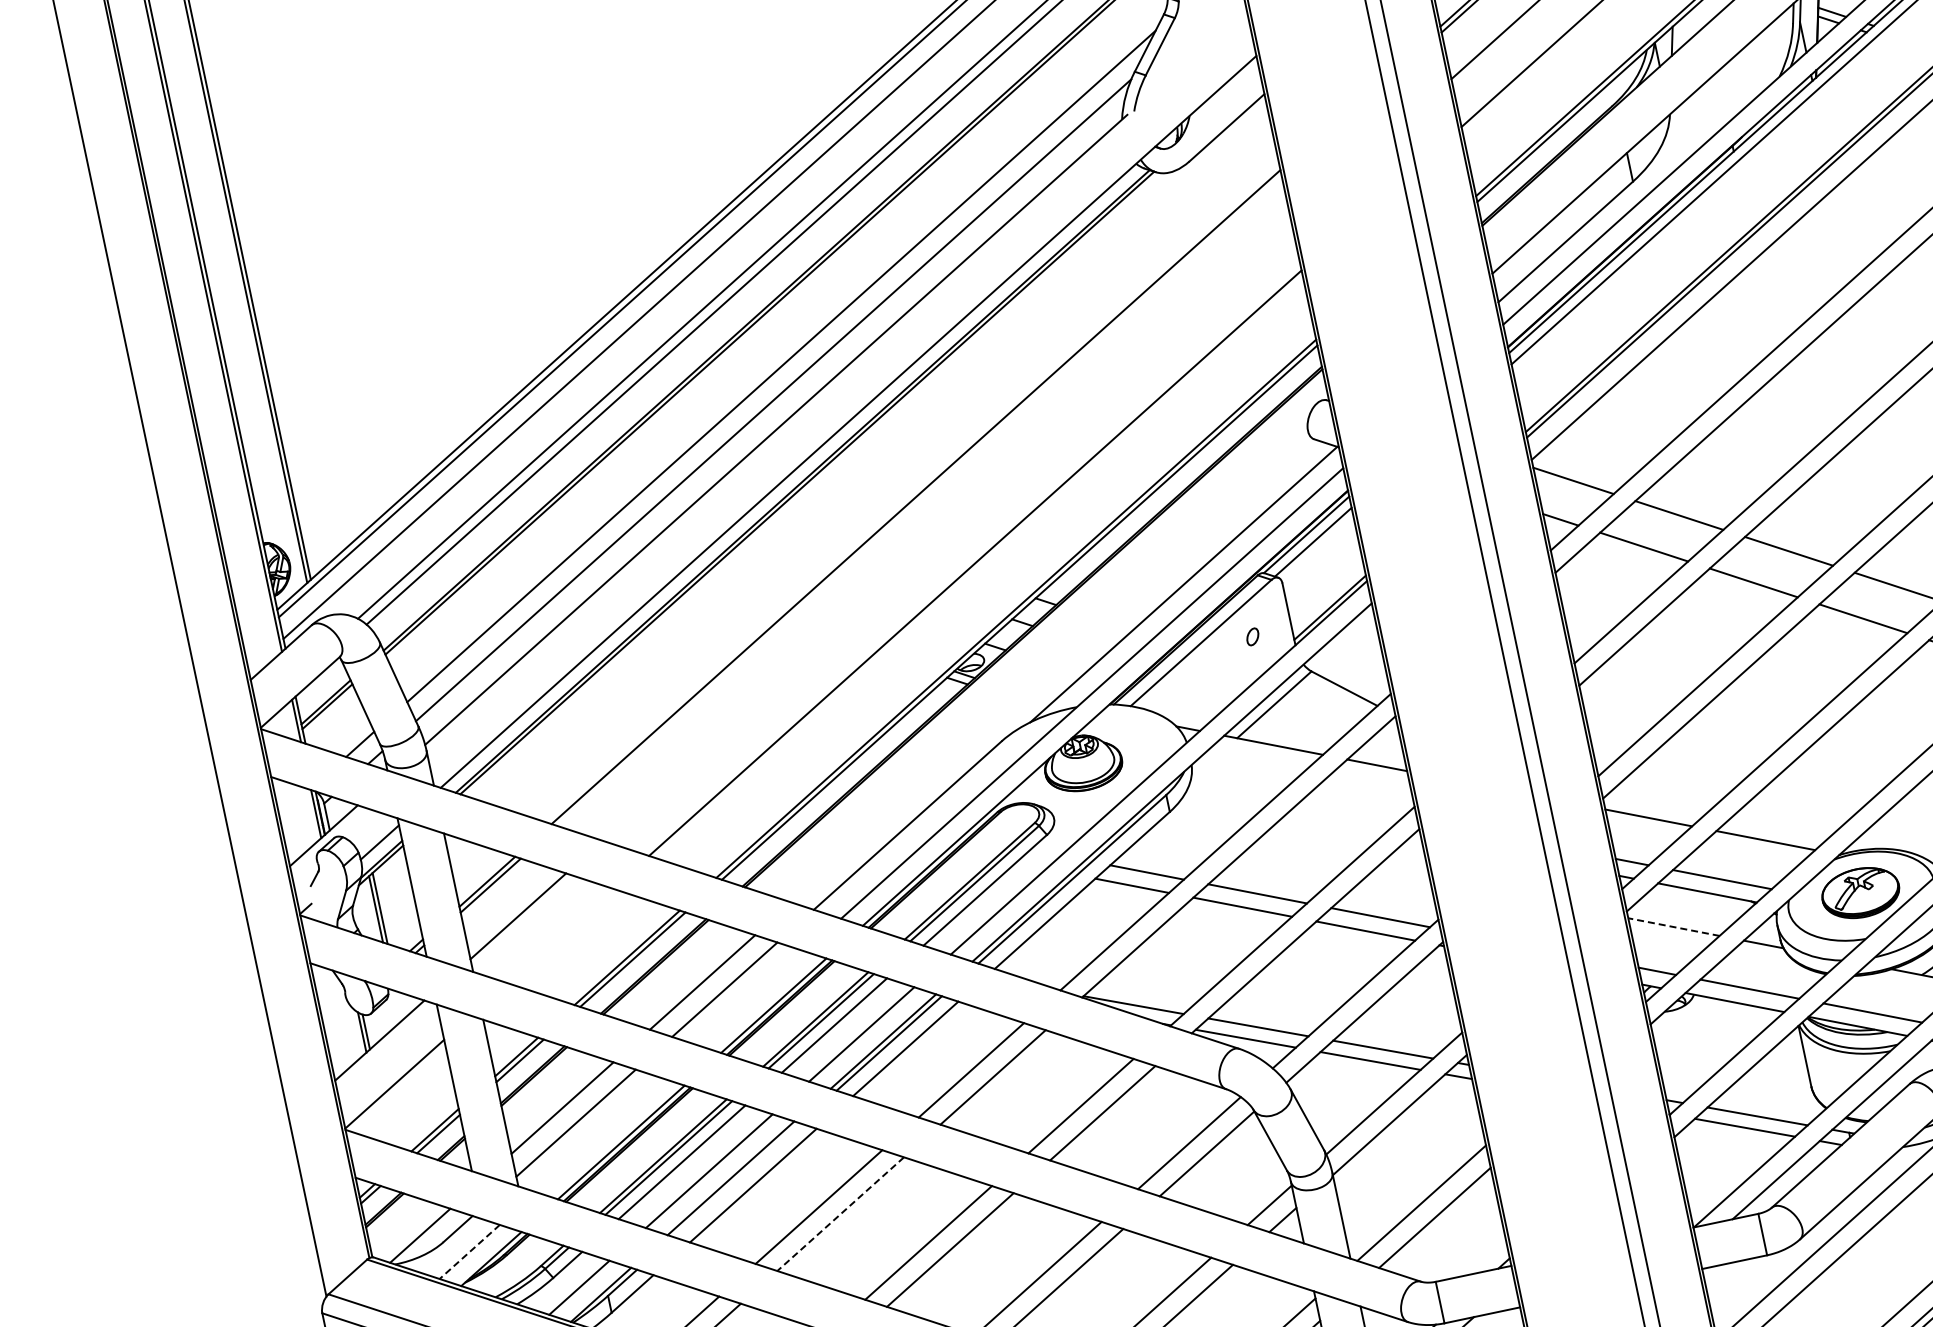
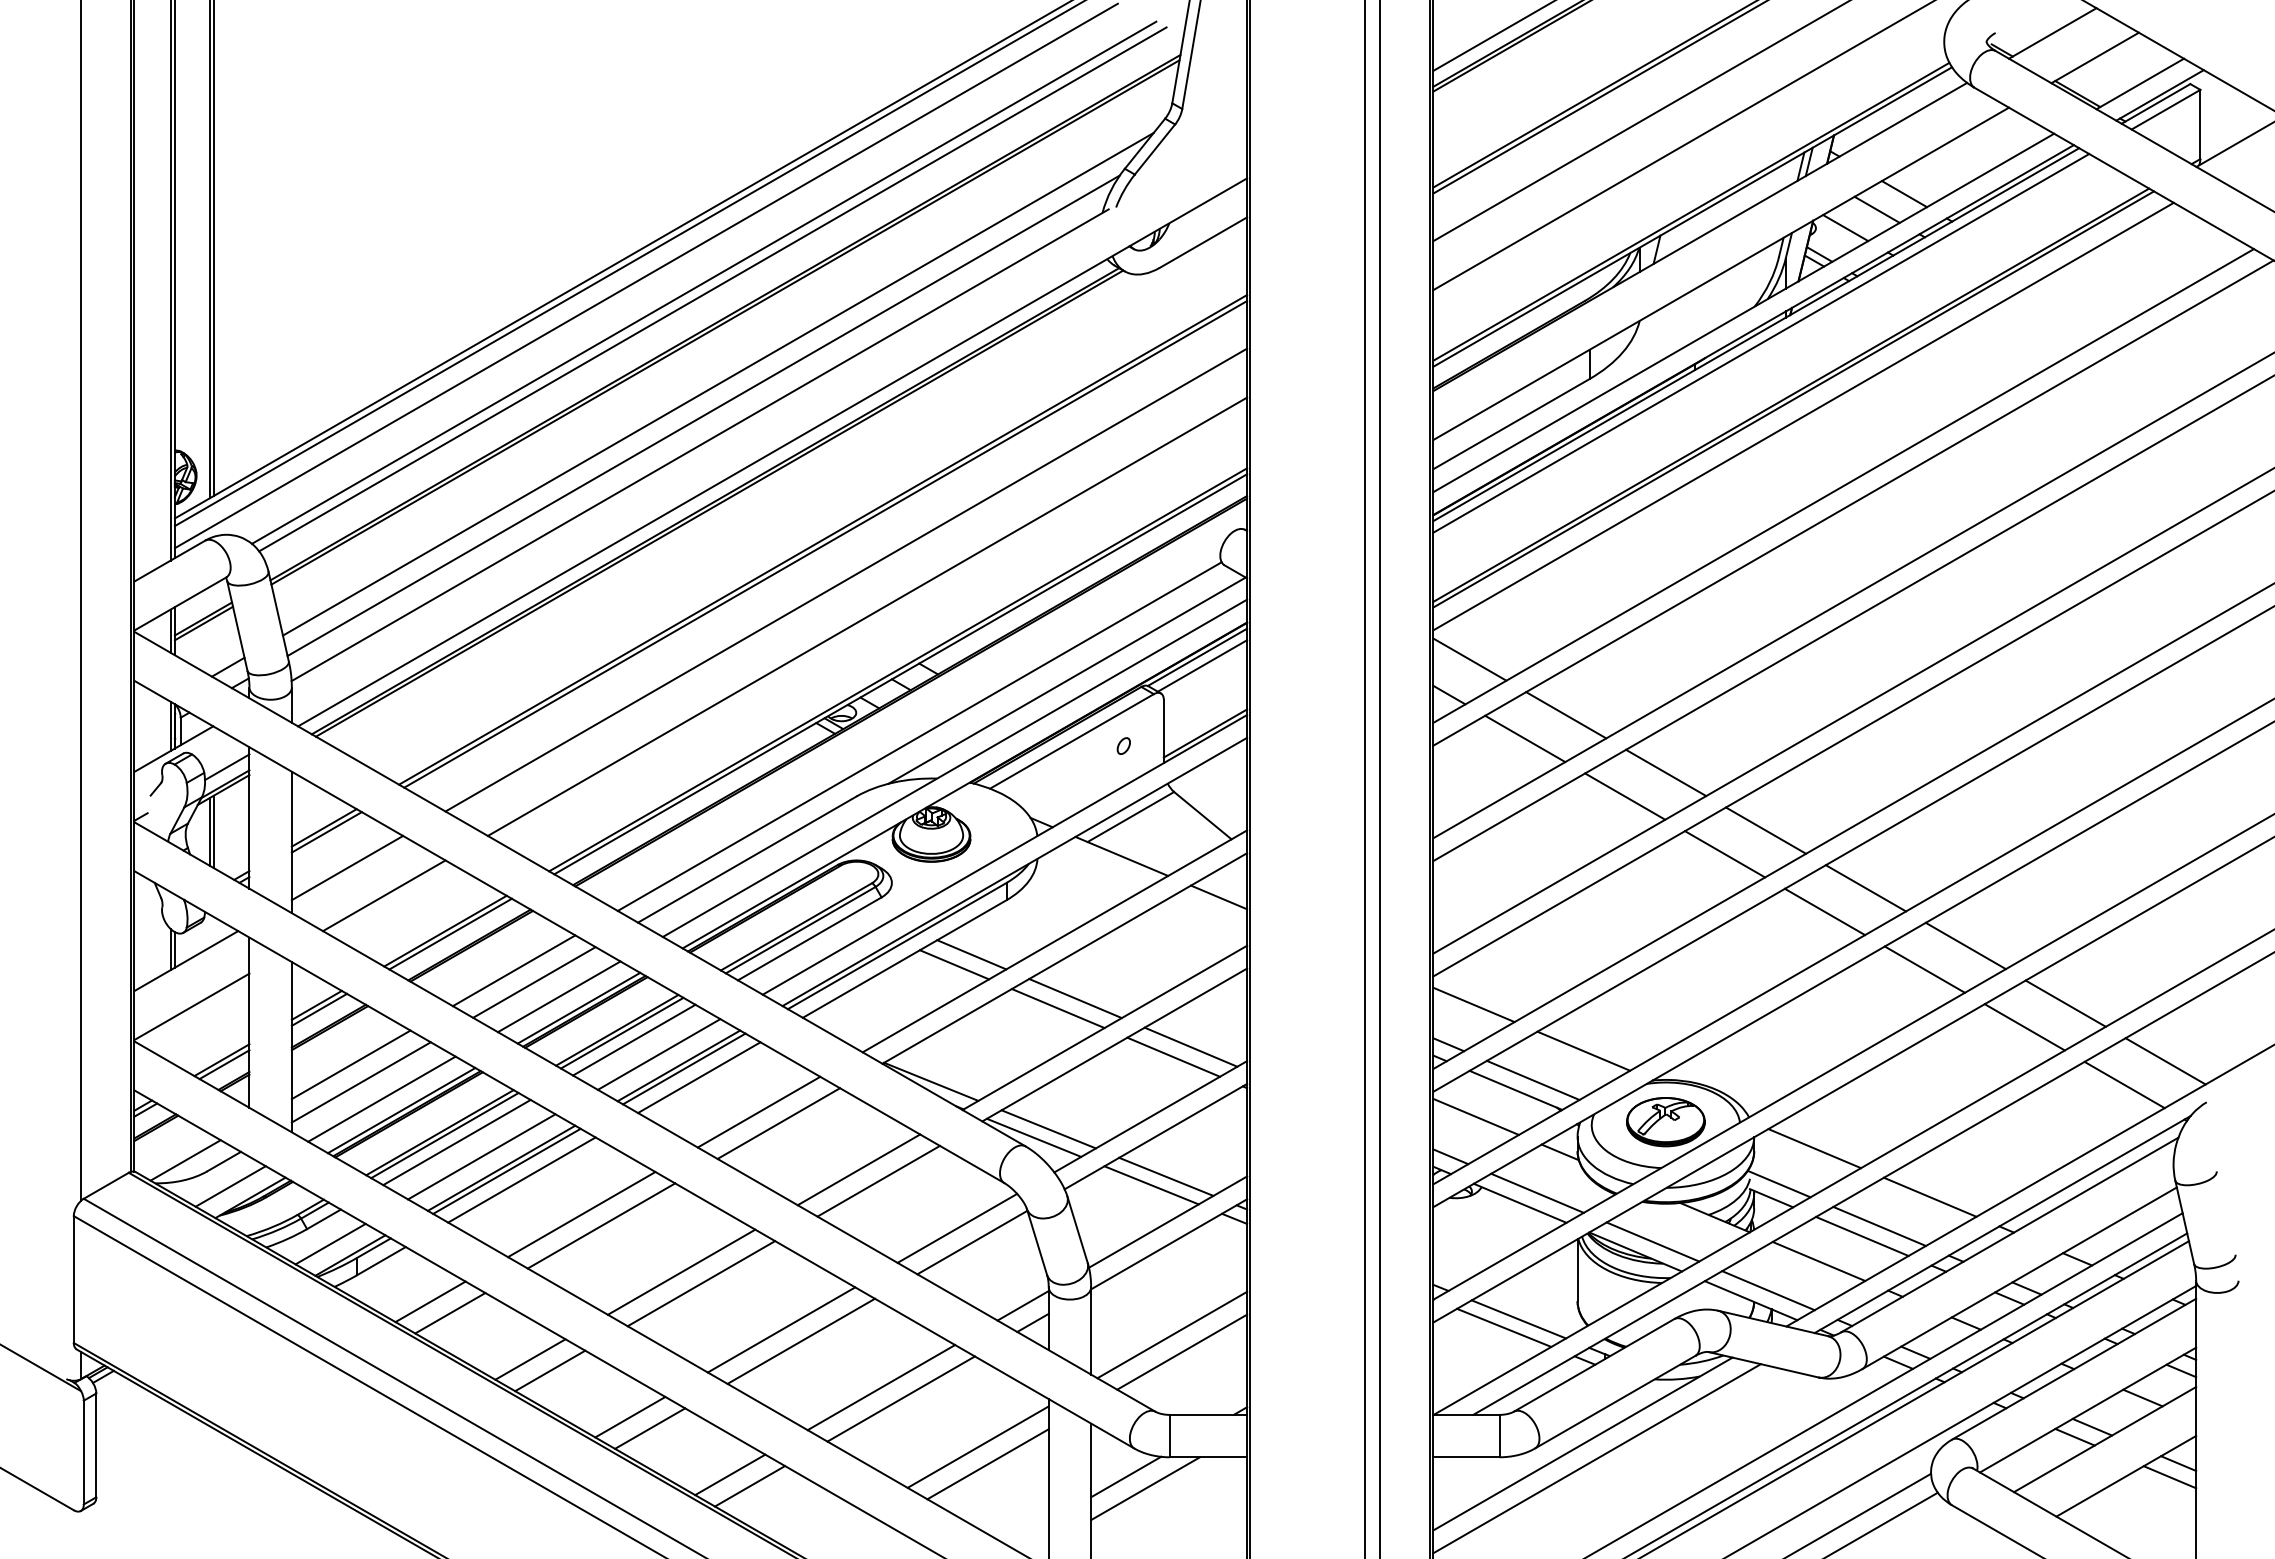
line: (919, 501) -> (825, 544), added
line: (947, 531) -> (846, 579), added
line: (1050, 669) -> (919, 736), added
line: (1673, 926) -> (1475, 1116), dashed -> solid
line: (560, 935) -> (384, 895), added
line: (752, 998) -> (559, 996), added
line: (599, 1134) -> (381, 1098), added
line: (736, 1179) -> (506, 1170), added
line: (840, 1214) -> (601, 1226), dashed -> solid
line: (469, 1252) -> (230, 1186), dashed -> solid

